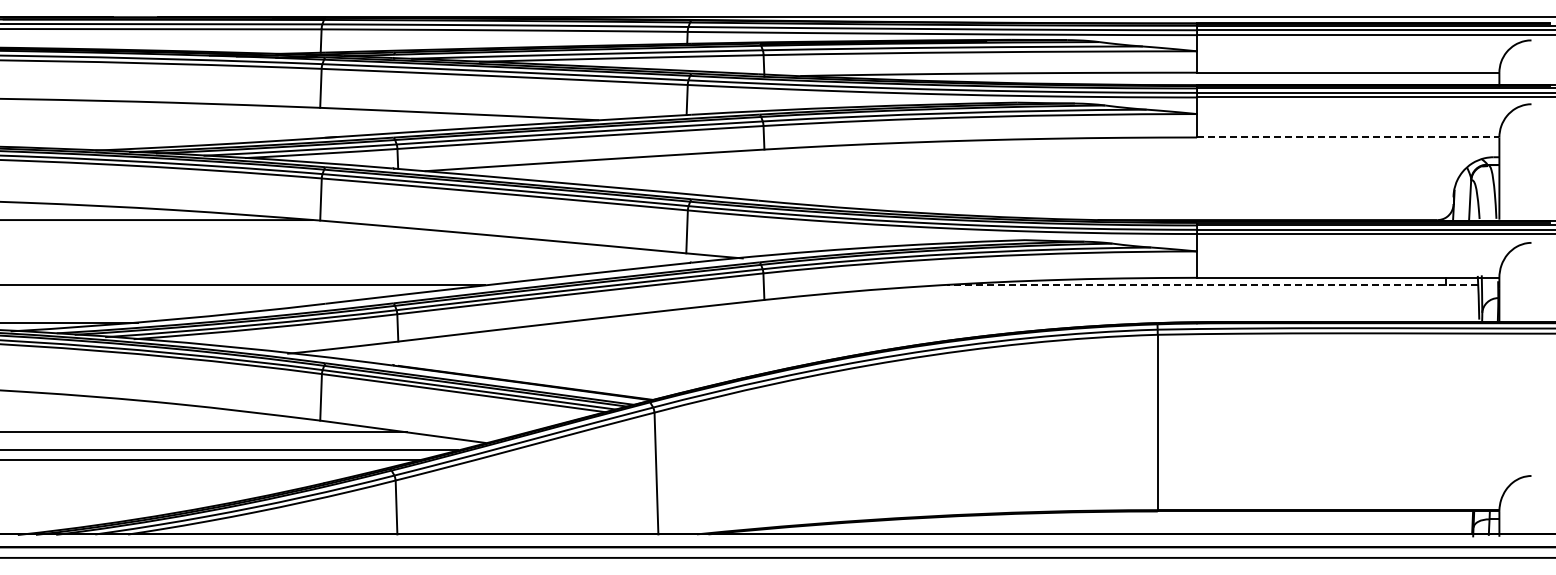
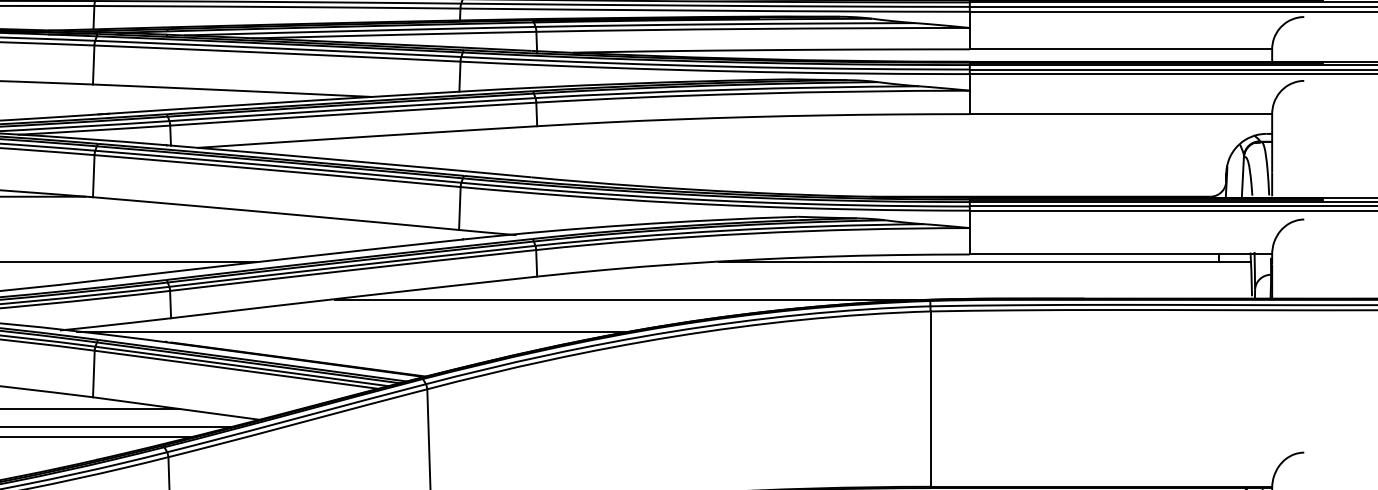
line: (1348, 137) -> (1121, 114), dashed -> solid
line: (1212, 285) -> (985, 262), dashed -> solid
line: (853, 322) -> (626, 299), added
line: (579, 355) -> (352, 332), added

